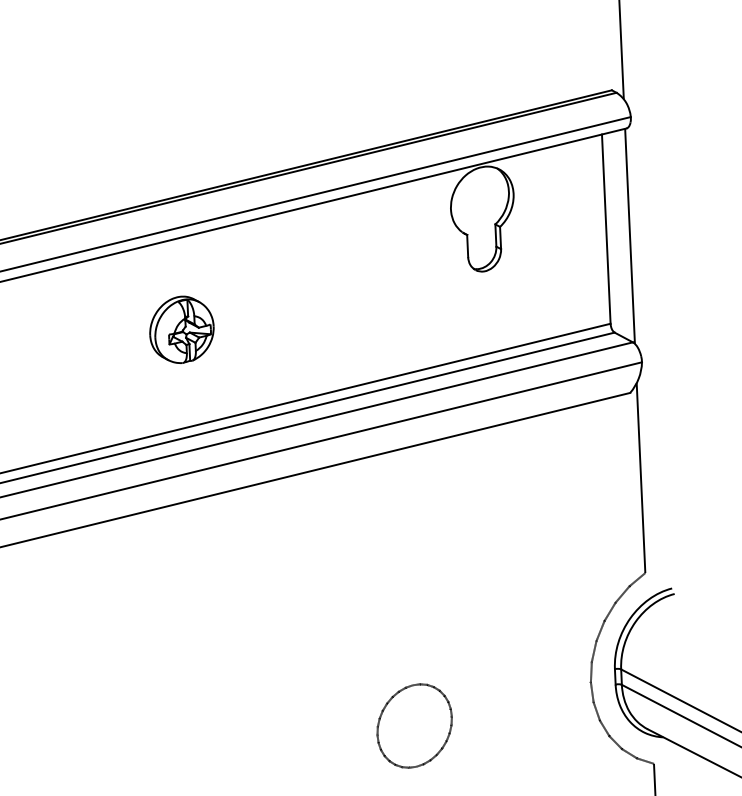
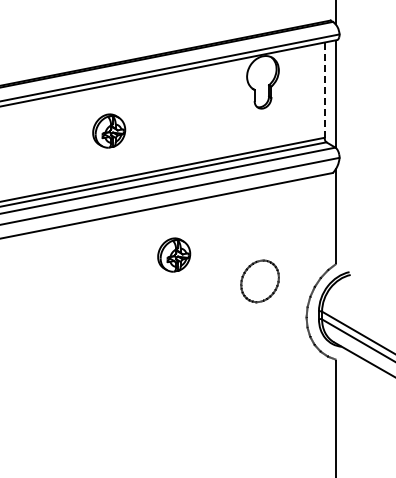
line: (606, 229) -> (324, 90), solid -> dashed
part: (322, 569) -> (174, 254), added
part: (413, 726) -> (259, 281), moved

